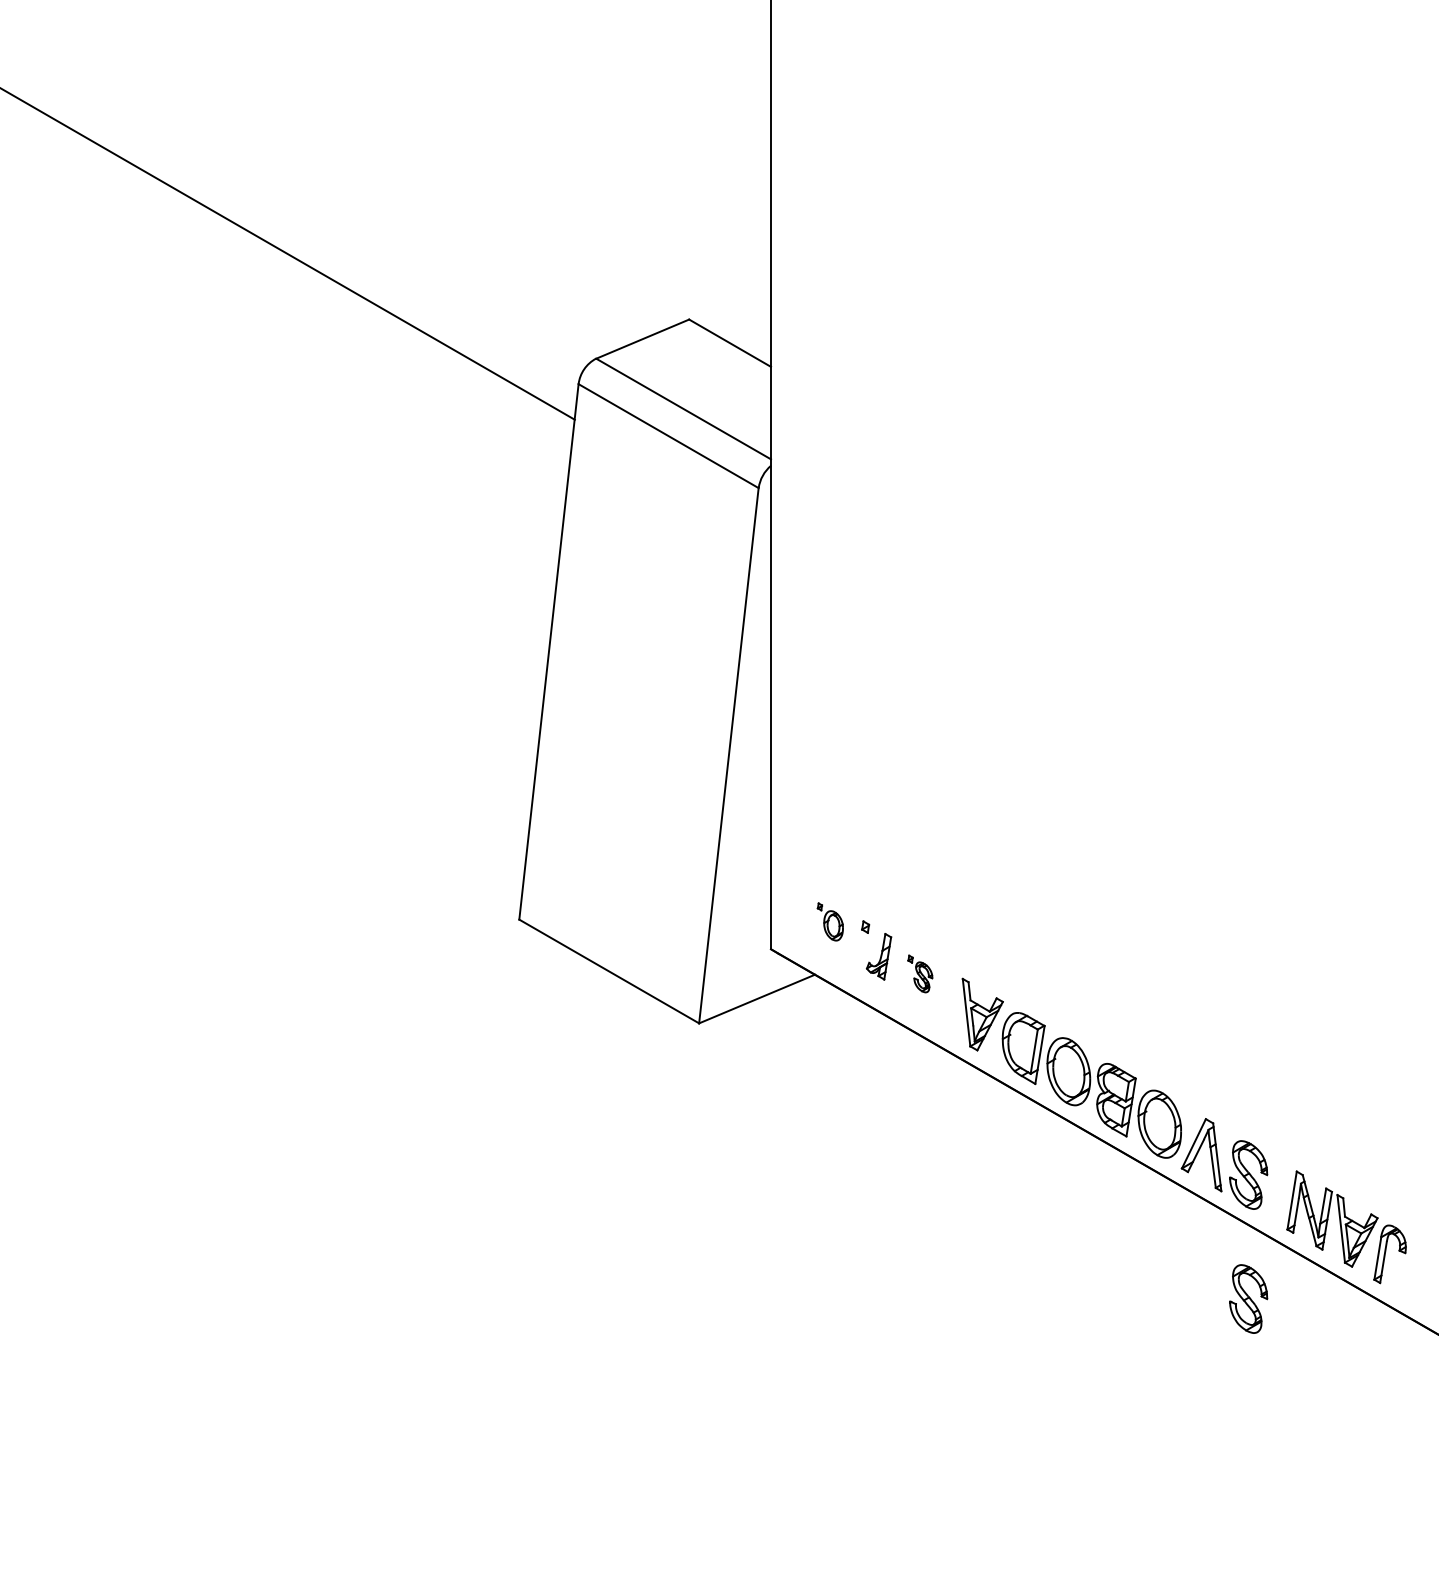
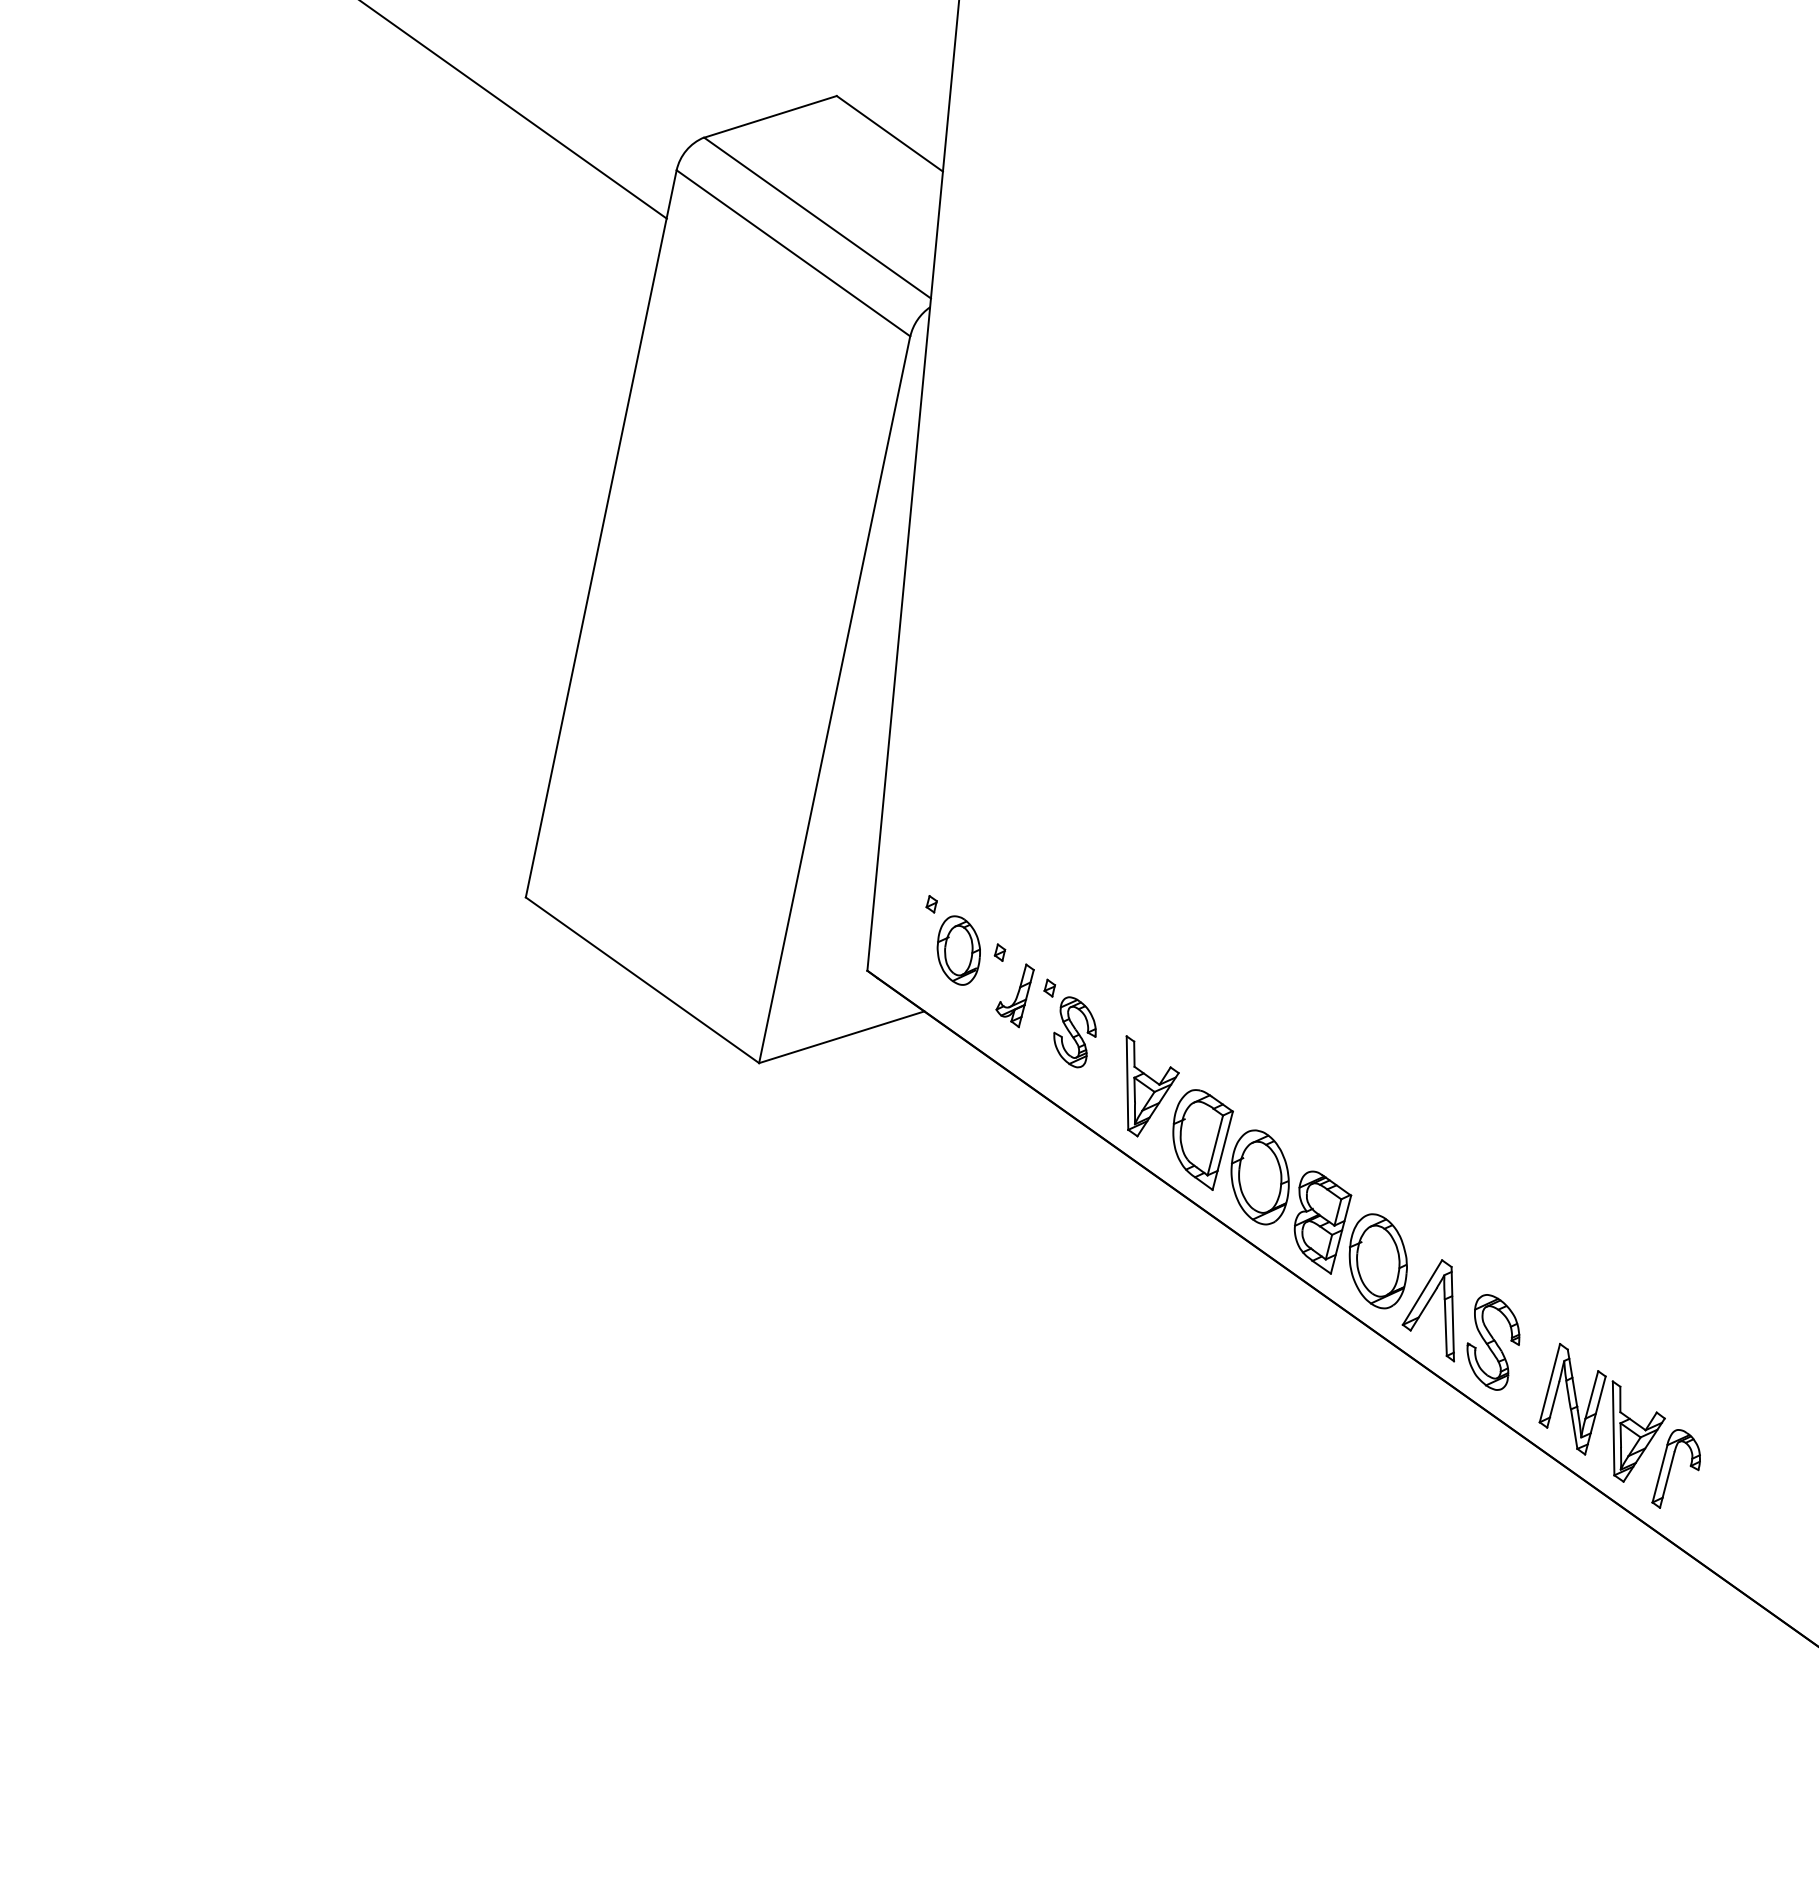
part: (830, 921) -> (952, 940), size x1.67
part: (920, 973) -> (1069, 1023), size x1.67
part: (1248, 1298) -> (1477, 1511), removed

